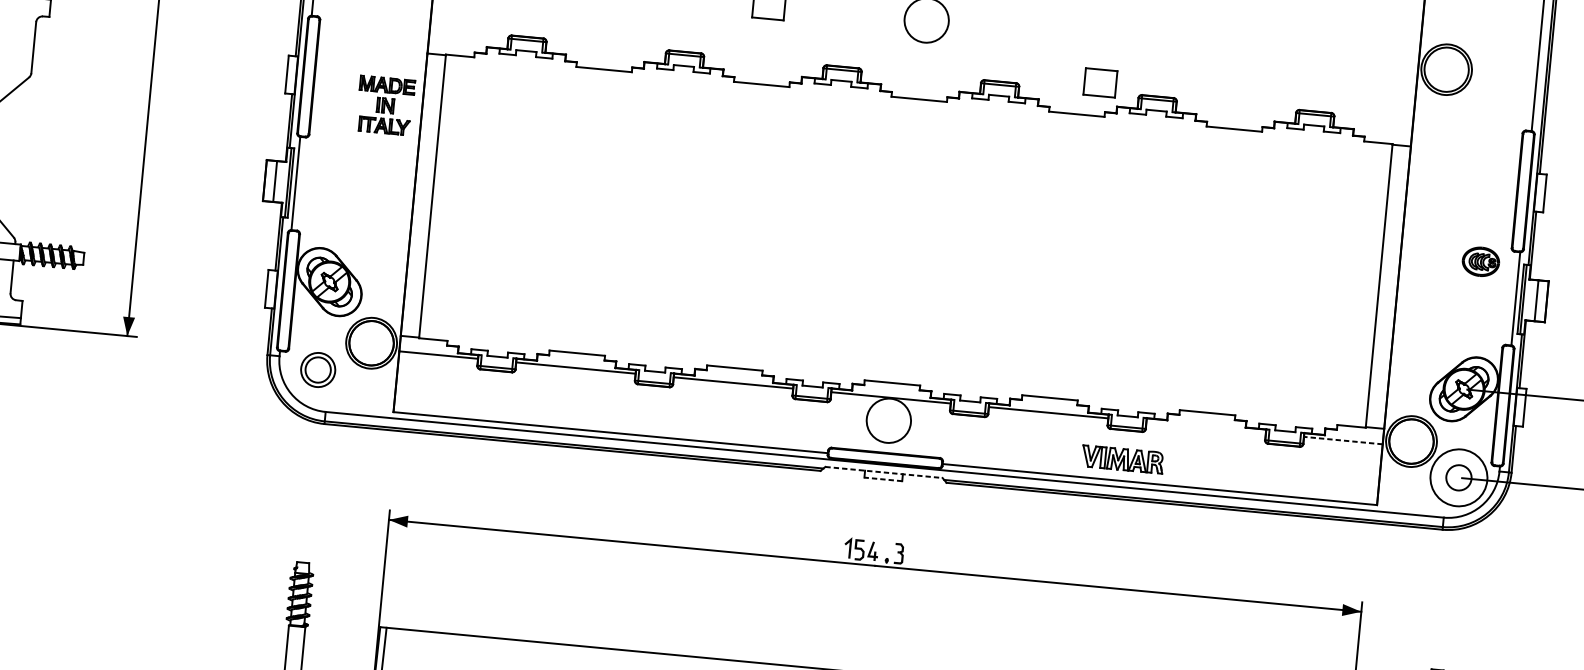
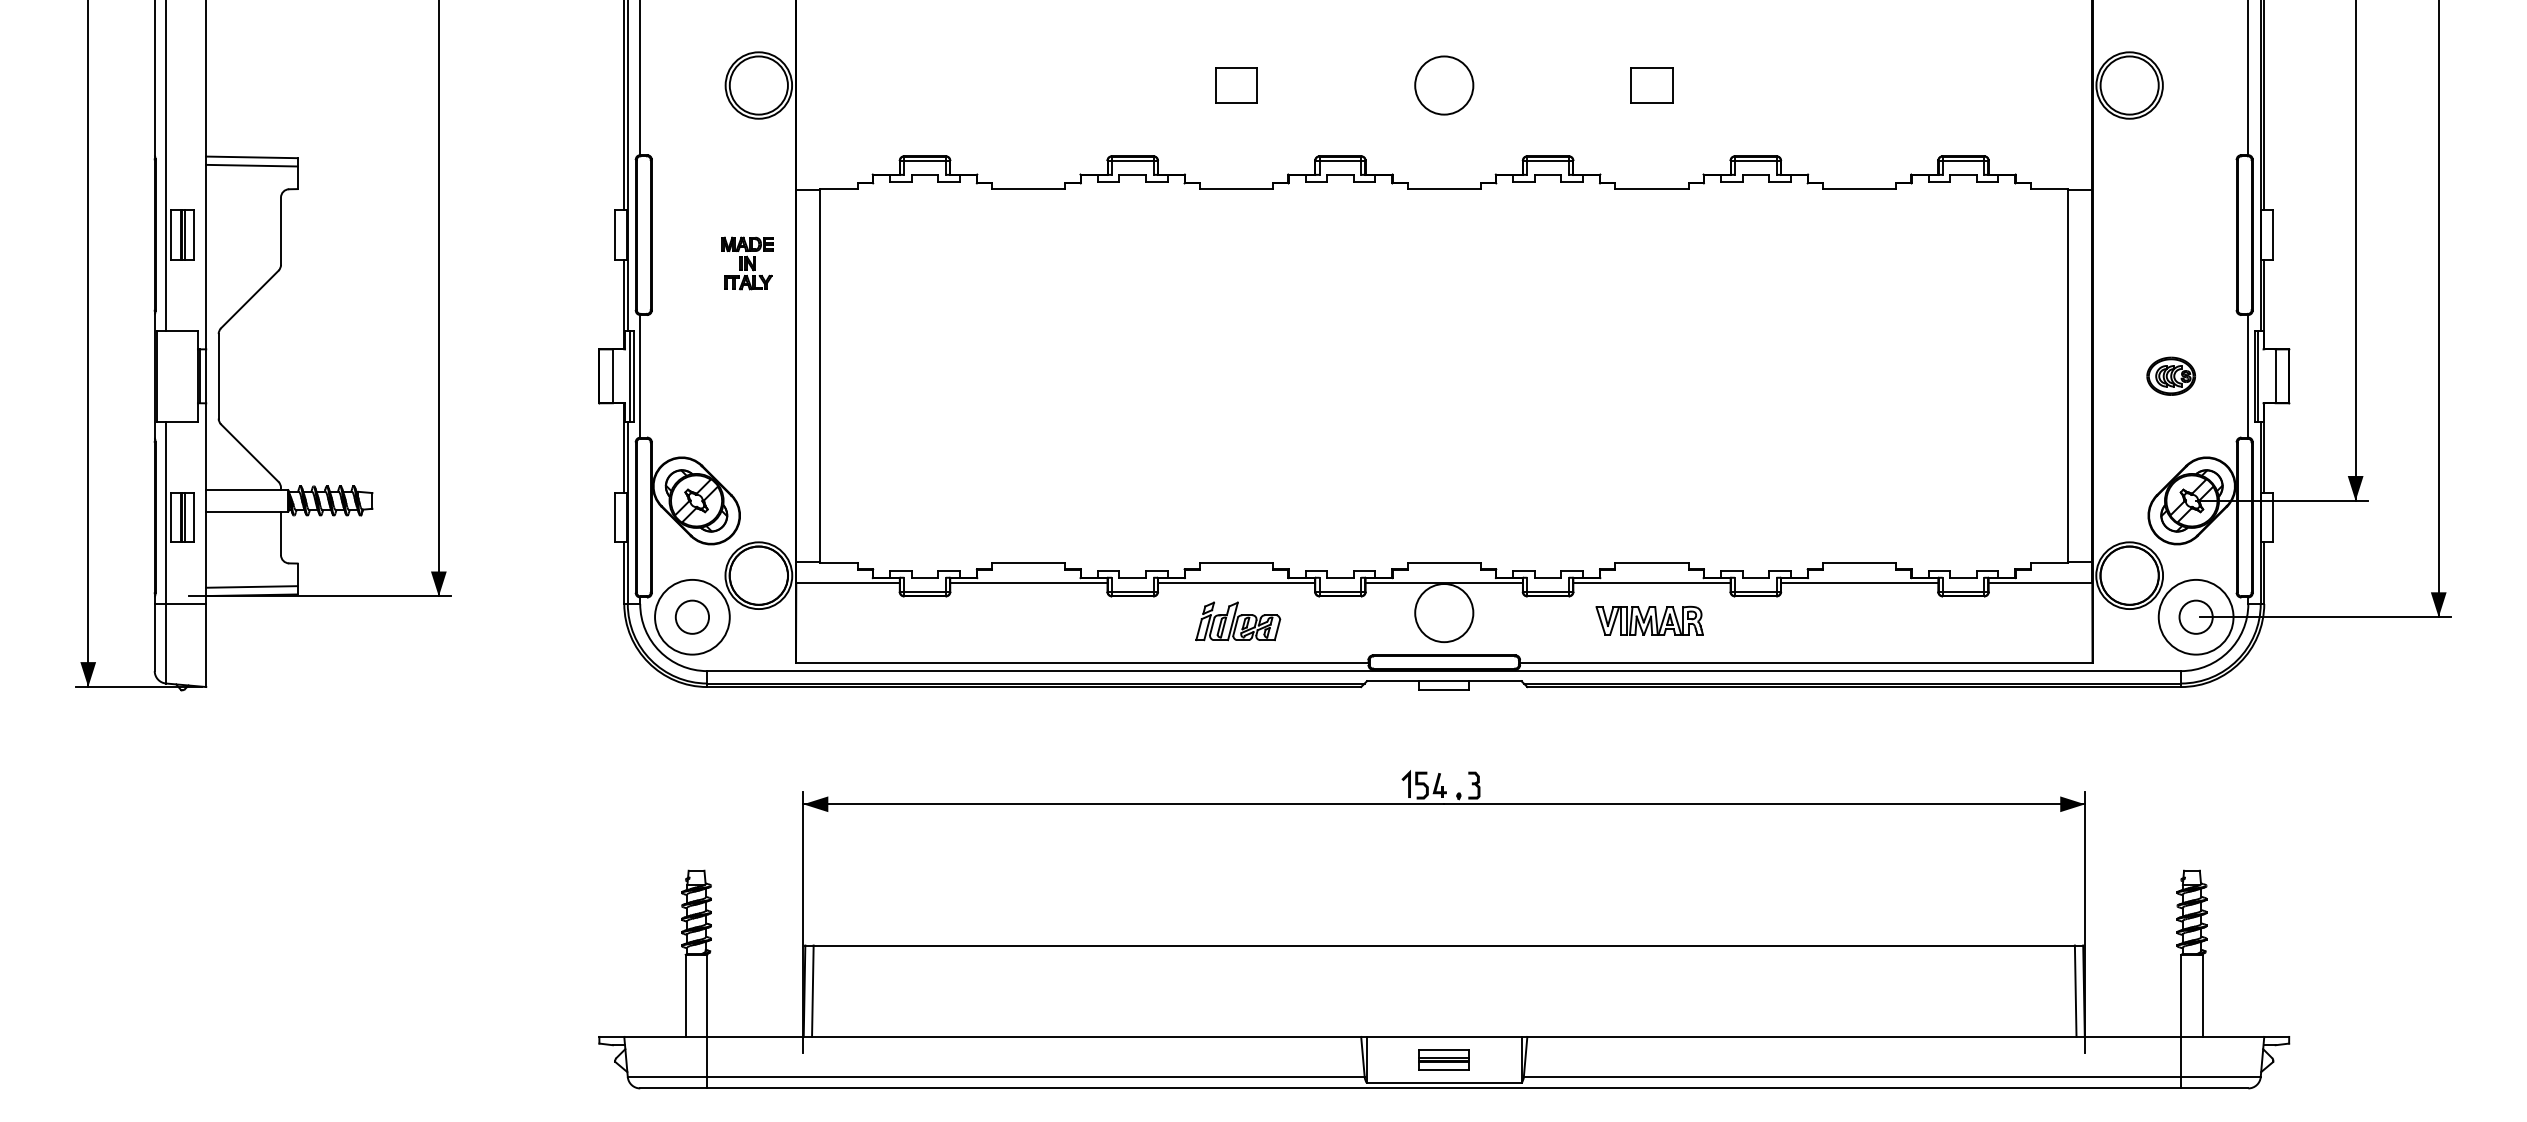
part: (1100, 82) -> (1651, 85), moved
part: (385, 105) -> (747, 263), size x0.71
part: (1480, 261) -> (2170, 375), moved
circle: (318, 369) -> (692, 616), size x1.67
part: (732, 412) -> (1238, 621), added
line: (1206, 427) -> (1859, 582), added
line: (1343, 440) -> (2040, 582), dashed -> solid
part: (1122, 459) -> (1649, 620), moved
line: (884, 472) -> (1444, 681), dashed -> solid
line: (883, 479) -> (1444, 690), dashed -> solid

